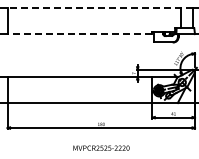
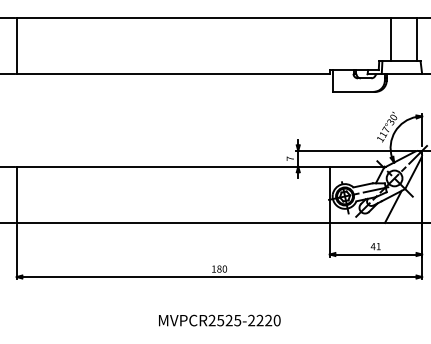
line: (99, 8) -> (215, 18), dashed -> solid
line: (79, 34) -> (172, 74), dashed -> solid

